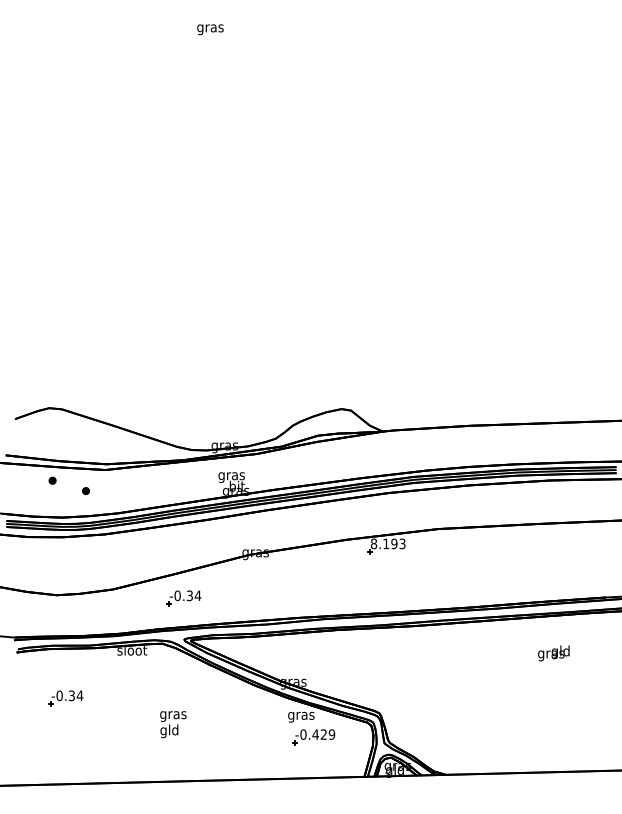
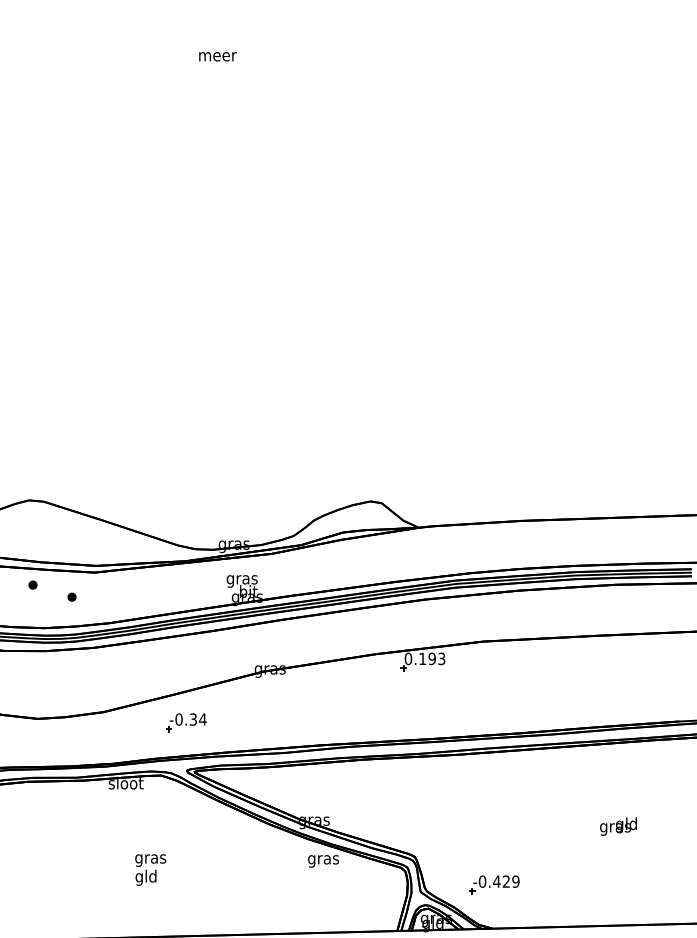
text: (210, 29) -> (217, 58), gras -> meer
text: (373, 543) -> (407, 658), 8.193 -> 0.193
text: (553, 653) -> (618, 826), moved
part: (65, 698) -> (48, 839), removed
text: (173, 724) -> (150, 869), moved
part: (313, 737) -> (494, 885), moved

